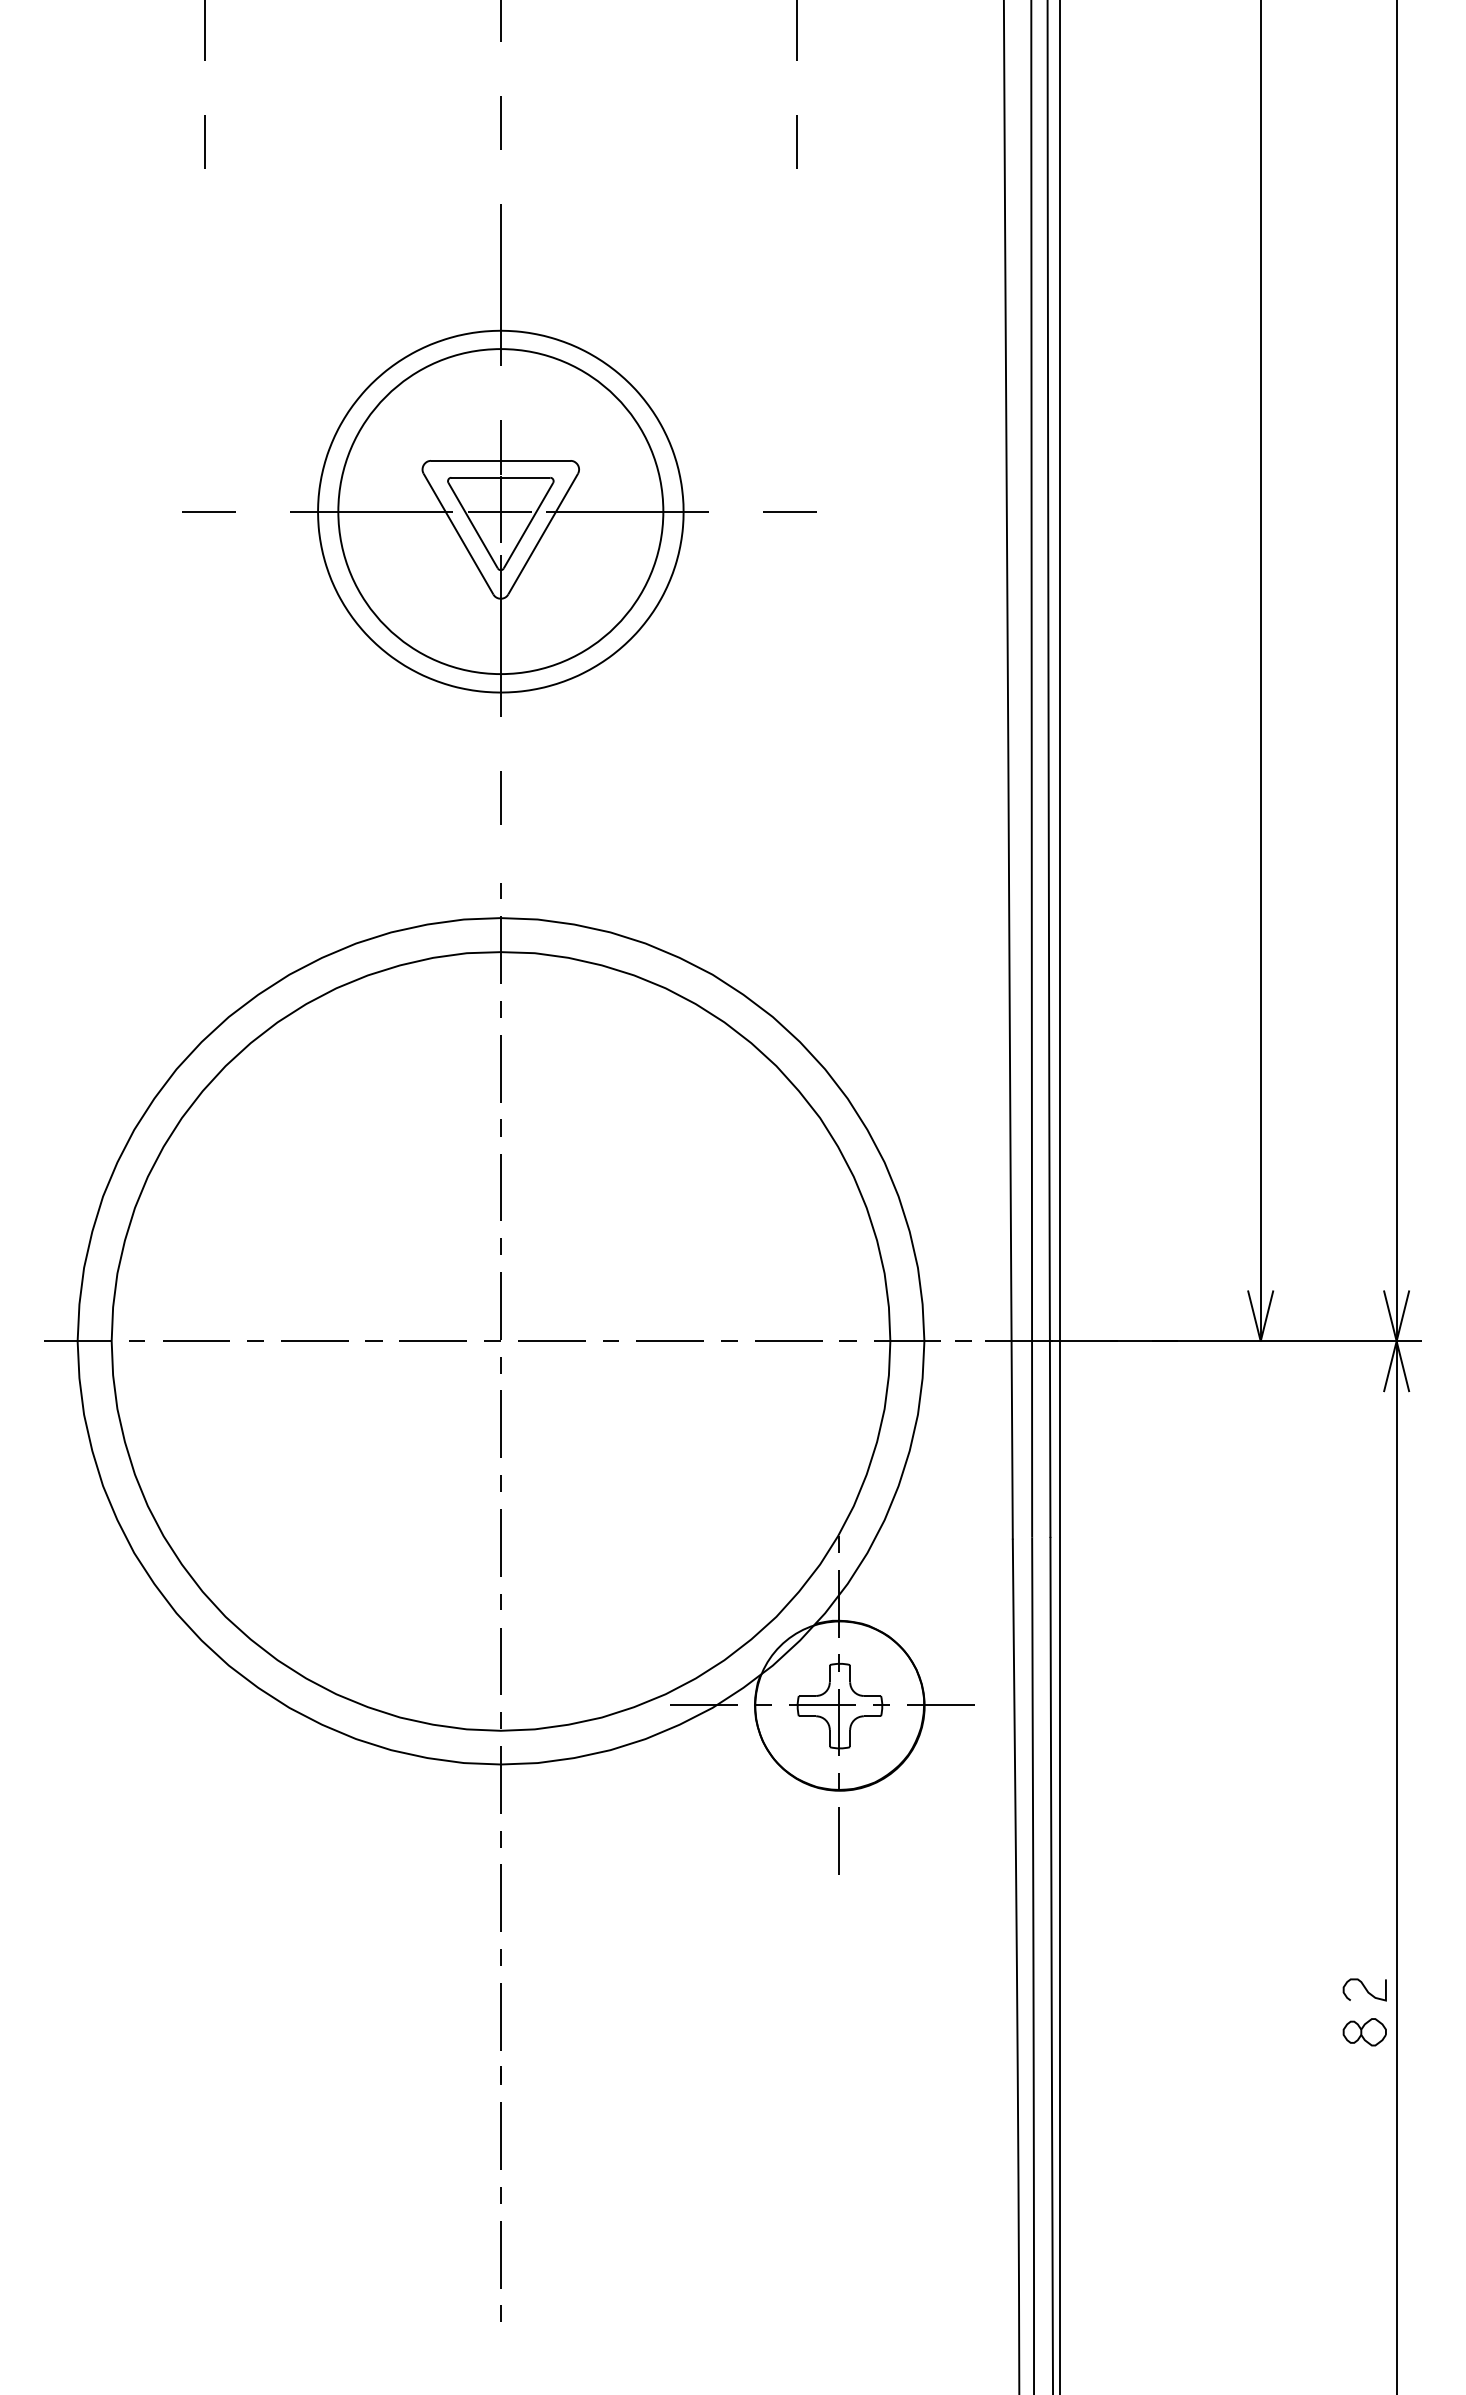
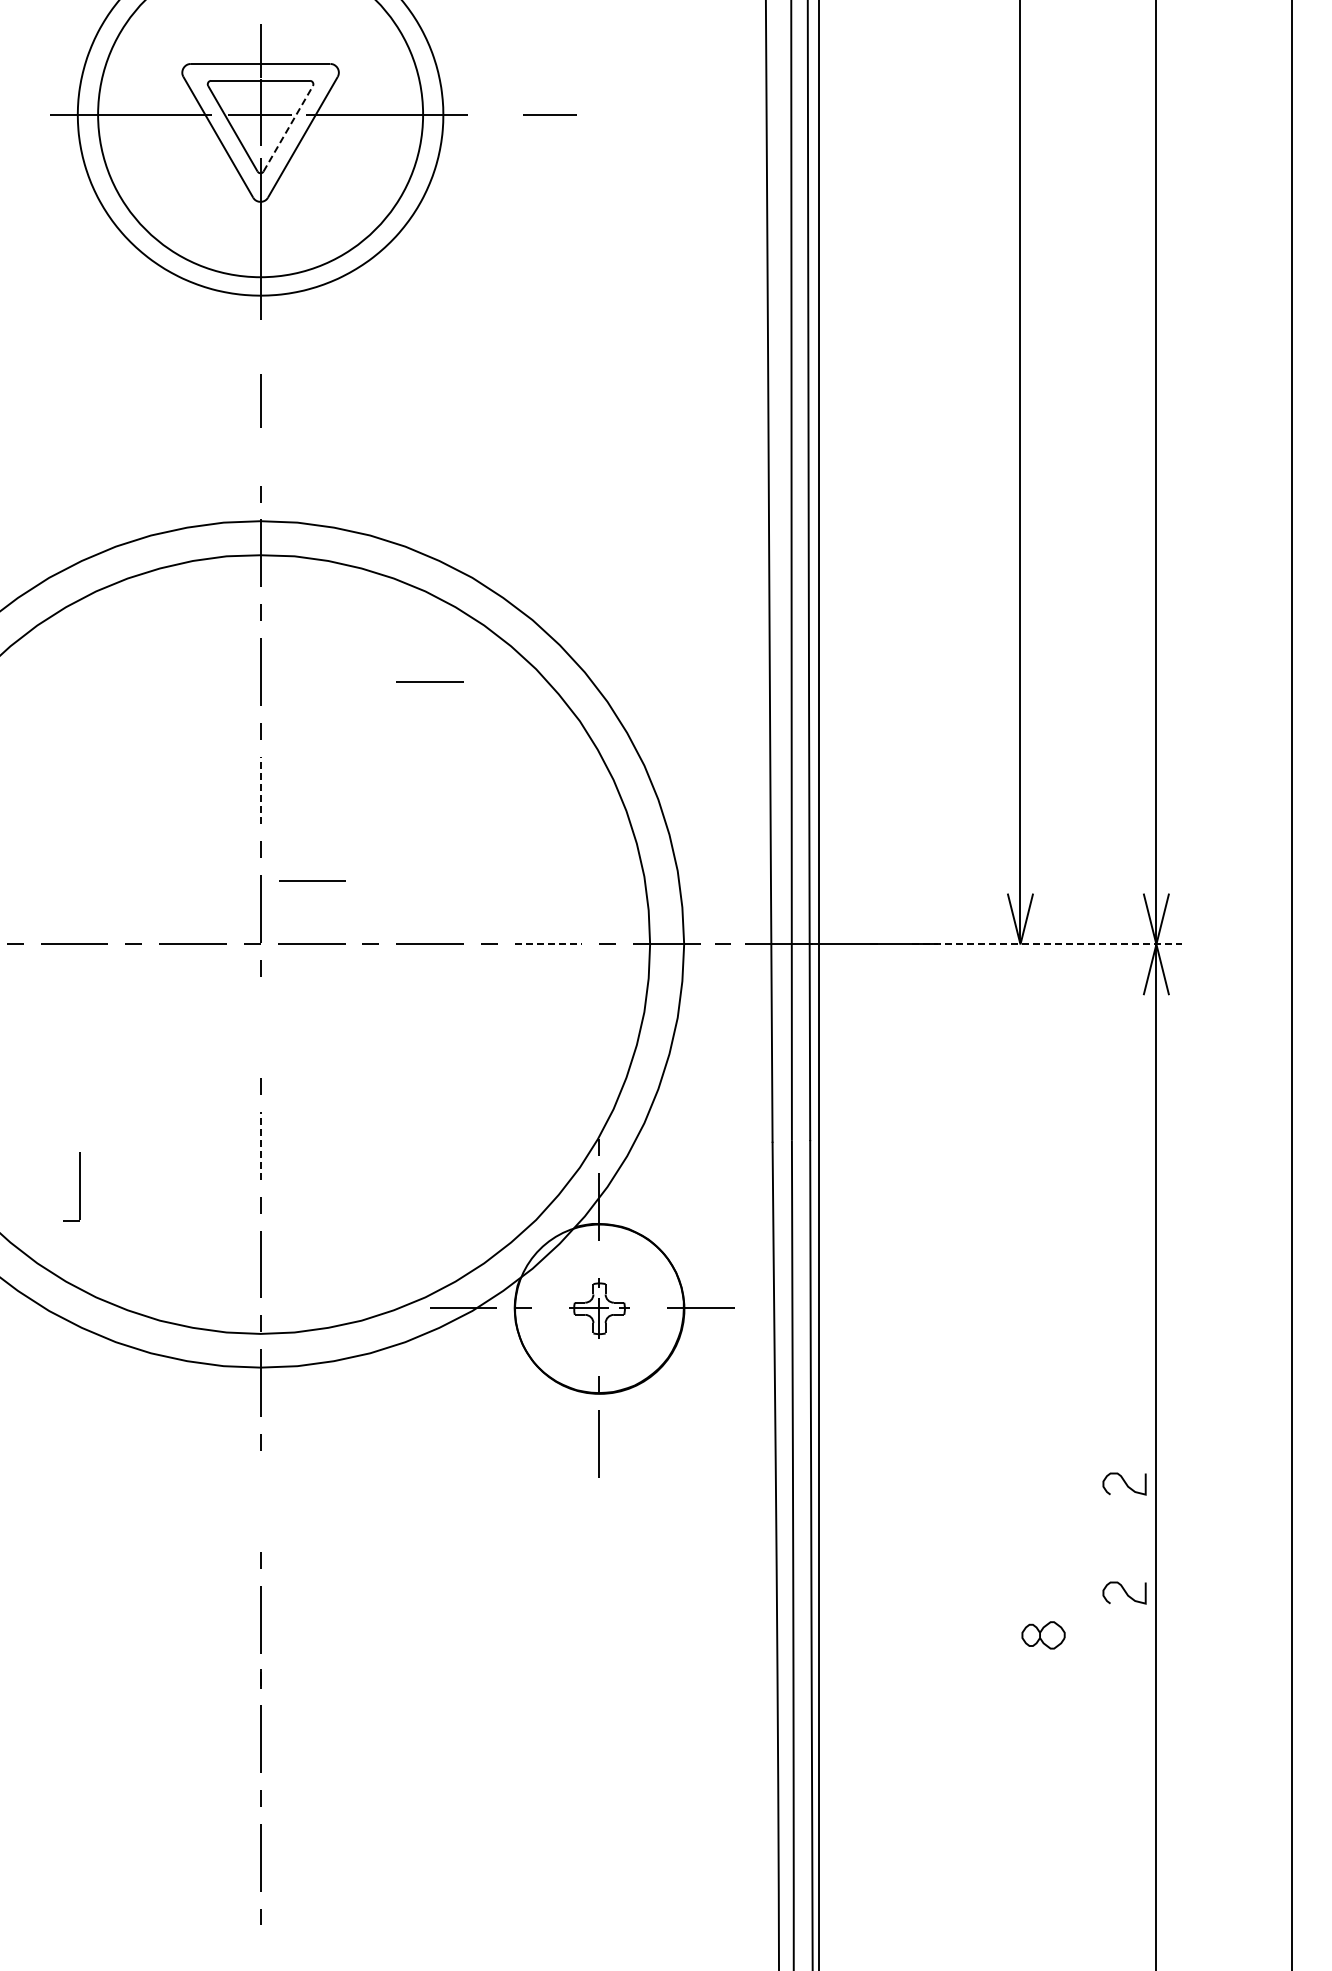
line: (528, 525) -> (288, 128), solid -> dashed
line: (669, 1078) -> (429, 681), added
line: (500, 1187) -> (260, 790), solid -> dashed
line: (552, 1277) -> (312, 880), added
line: (788, 1341) -> (548, 944), solid -> dashed
line: (1287, 1341) -> (1047, 944), solid -> dashed
line: (500, 1423) -> (260, 1026), removed
line: (500, 1542) -> (260, 1145), solid -> dashed
part: (319, 1583) -> (79, 1186), added
part: (839, 1704) -> (599, 1307), size x0.6
curve: (1364, 1879) -> (1124, 1482), added
line: (500, 1897) -> (260, 1500), removed
part: (1364, 2032) -> (1043, 1635), moved

